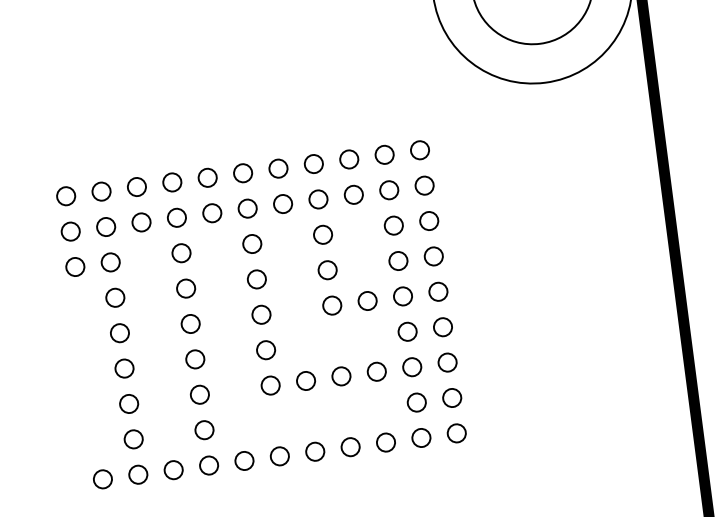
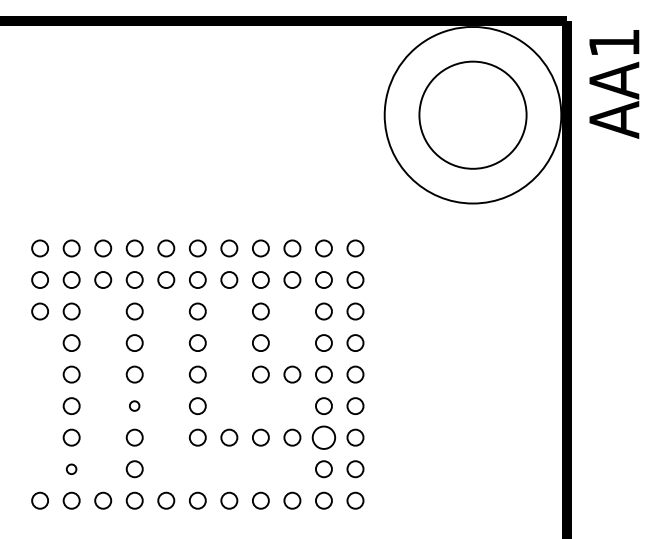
circle: (194, 358) -> (134, 405), size x0.6
circle: (411, 367) -> (323, 437), size x1.4
circle: (133, 439) -> (71, 469), size x0.6

